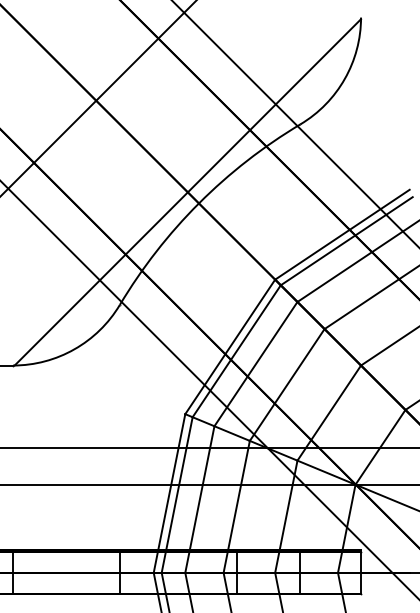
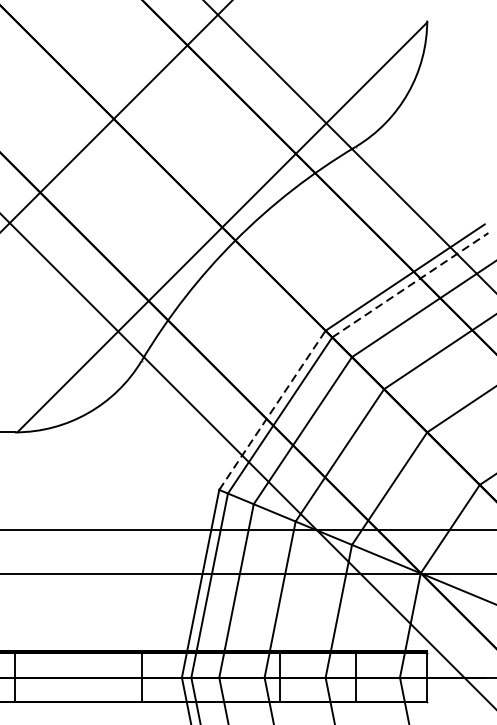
line: (347, 240) -> (411, 284), solid -> dashed
line: (230, 346) -> (272, 409), solid -> dashed

